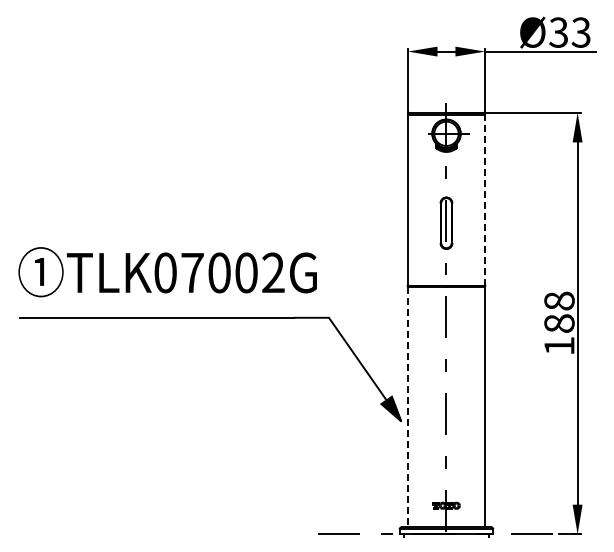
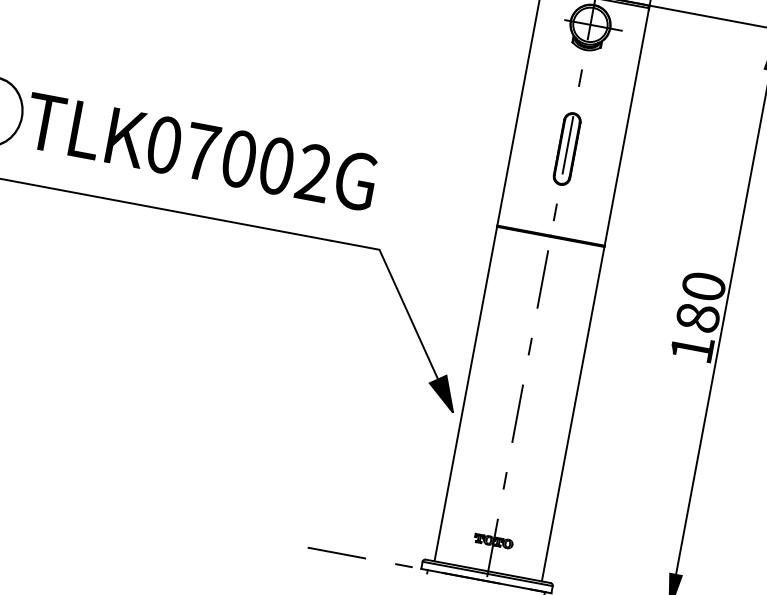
line: (485, 200) -> (627, 127), dashed -> solid
text: (559, 300) -> (704, 285), 188 -> 180
line: (407, 407) -> (465, 394), dashed -> solid

